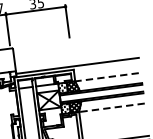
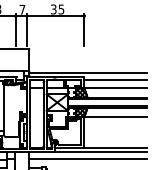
line: (106, 69) -> (115, 80), added
line: (107, 76) -> (115, 87), dashed -> solid
line: (111, 108) -> (115, 117), dashed -> solid

